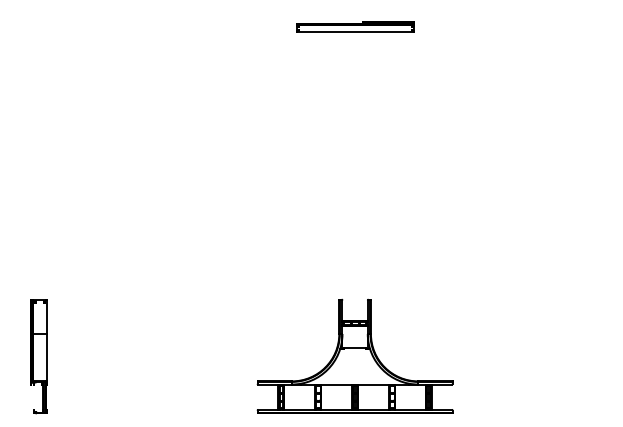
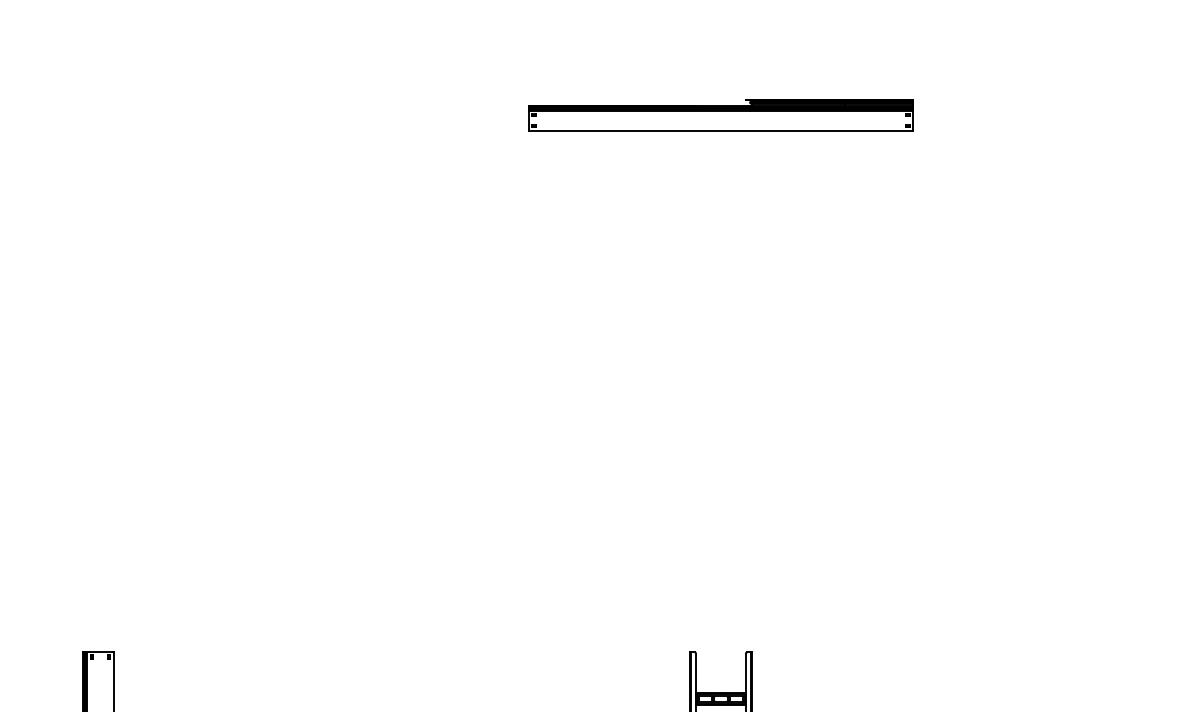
part: (355, 26) -> (721, 114), size x1.67

